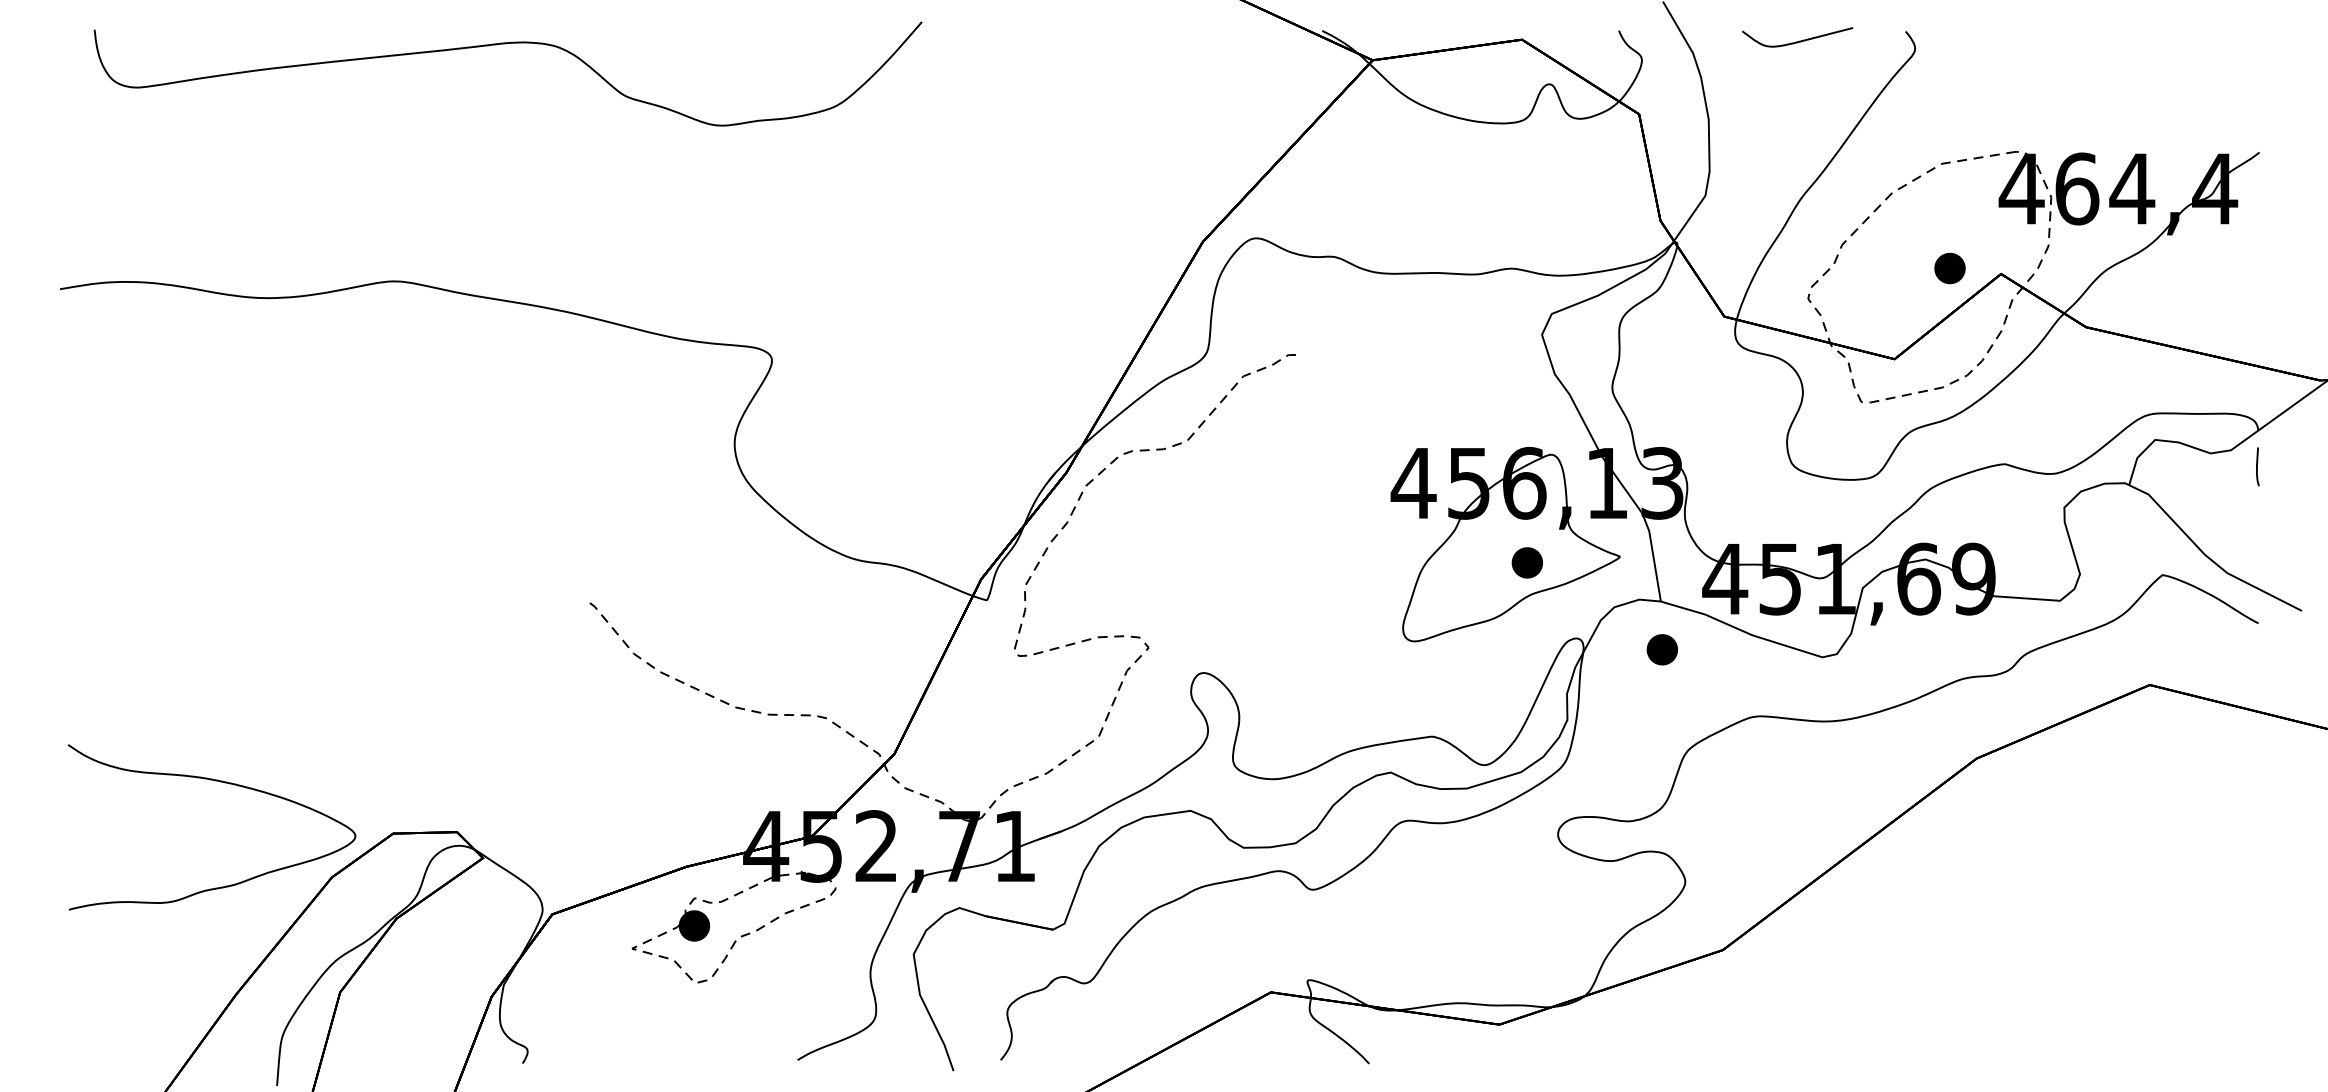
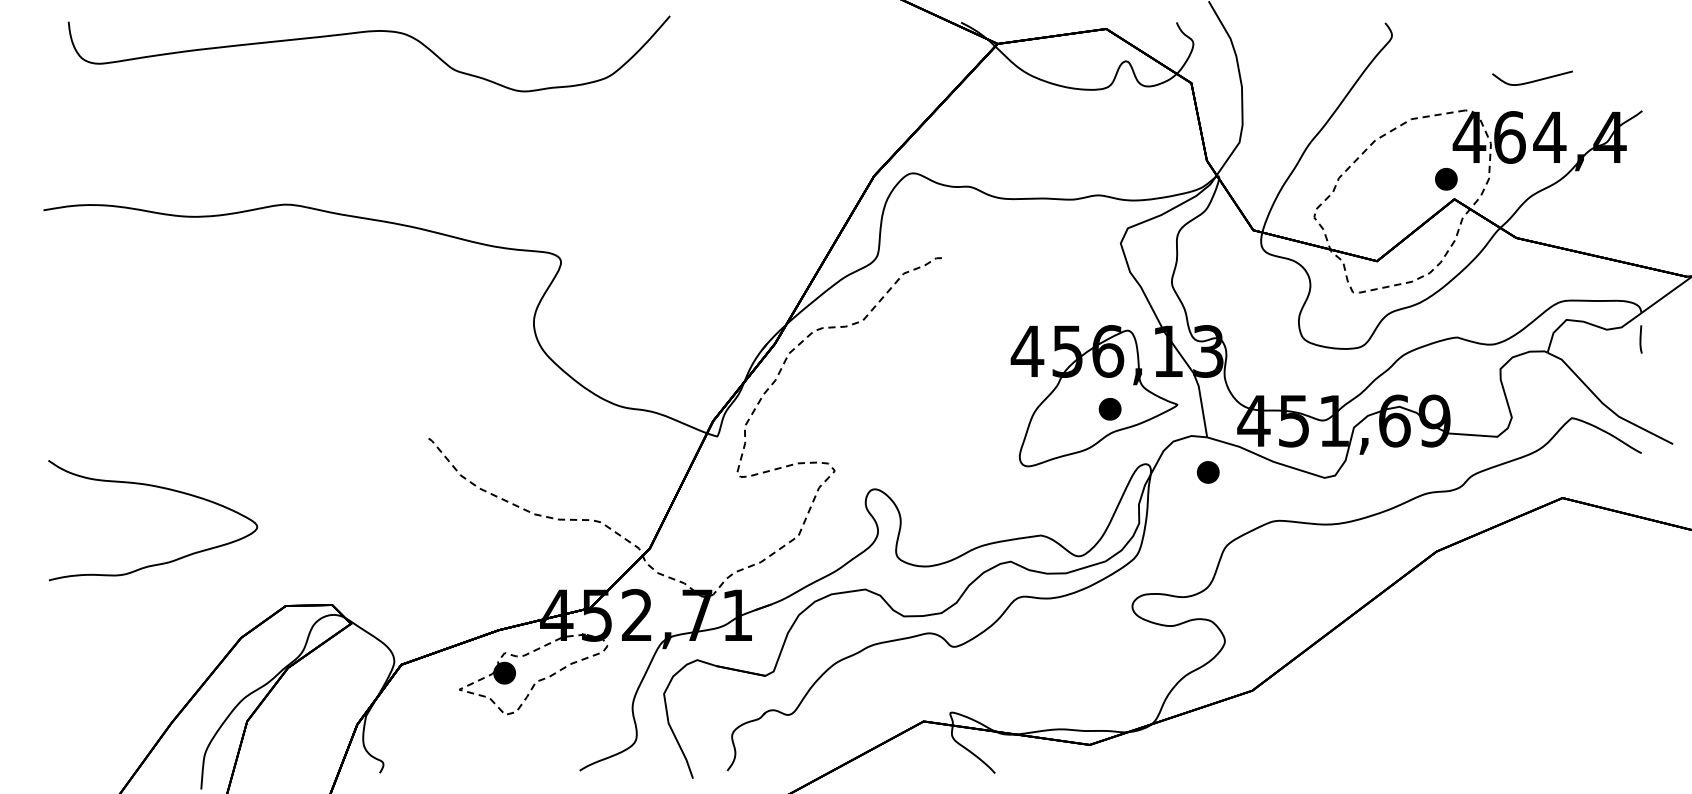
curve: (1797, 40) -> (1532, 80), moved
part: (1950, 268) -> (1446, 179), moved
curve: (222, 783) -> (160, 488), moved

